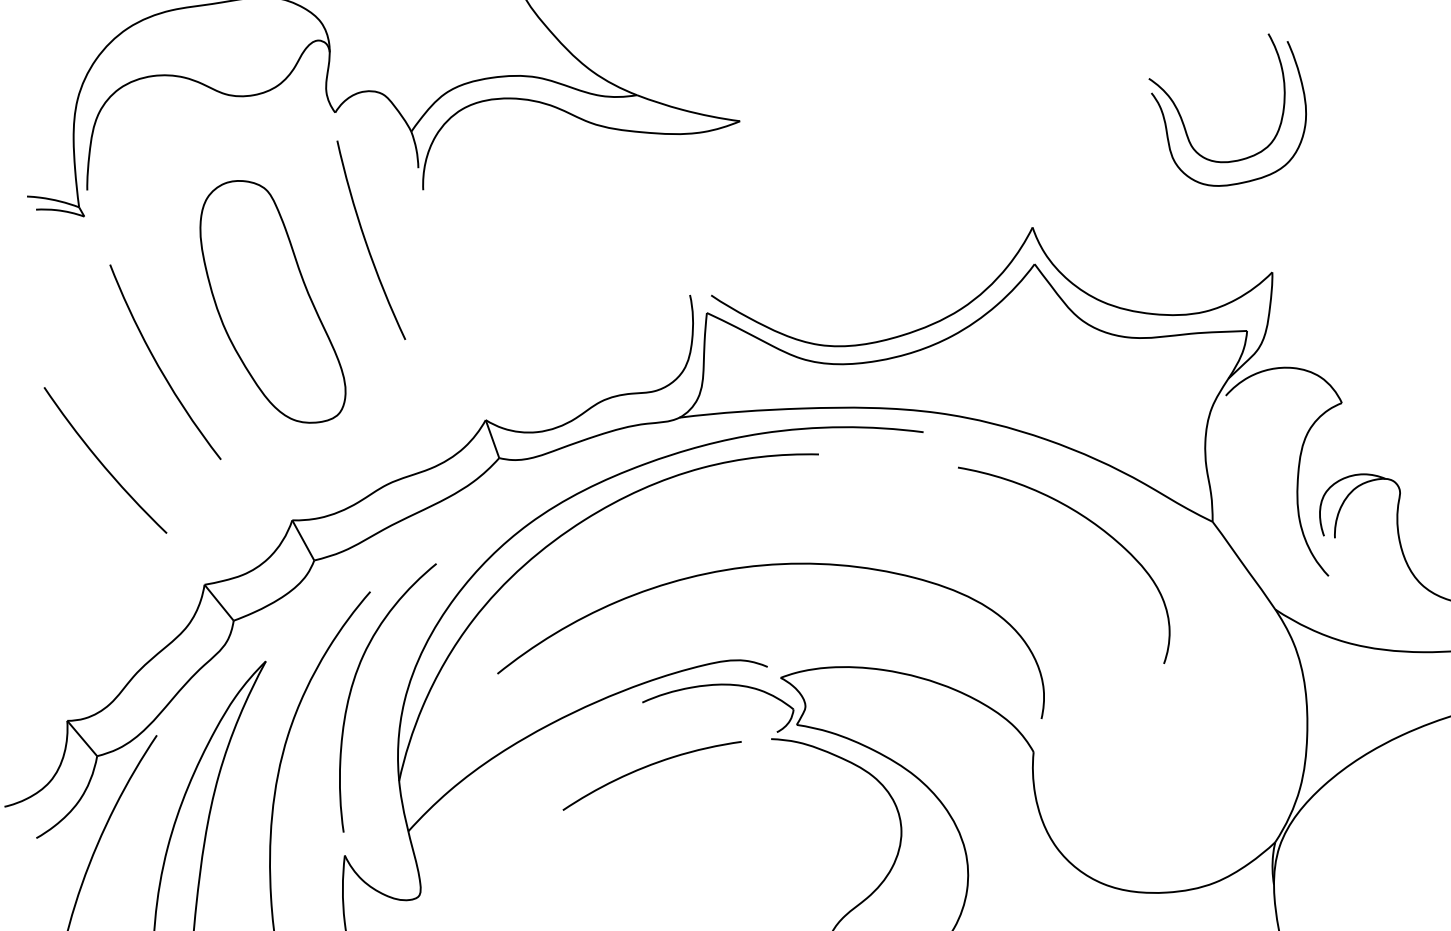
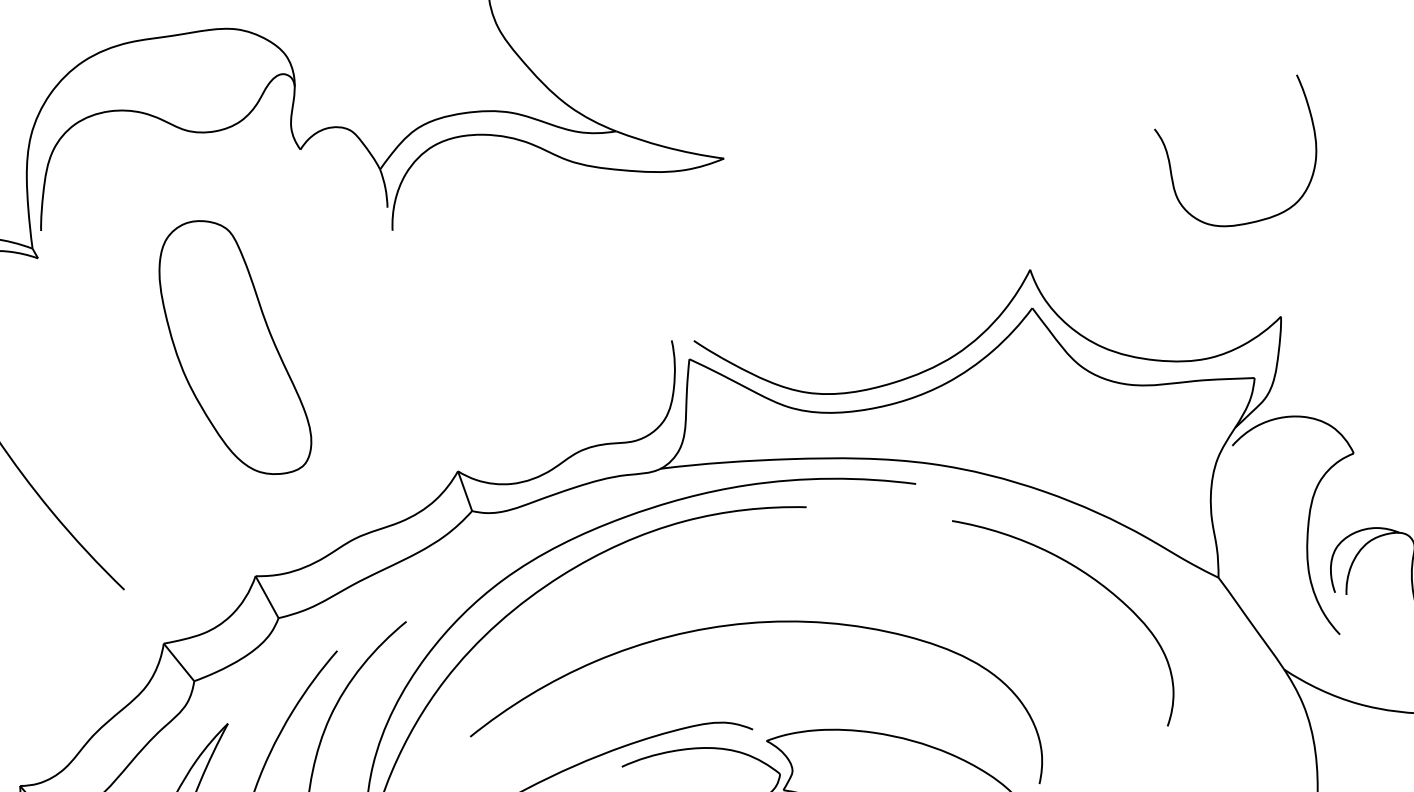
curve: (1180, 113) -> (1184, 150), removed
curve: (366, 240) -> (333, 283), removed
curve: (159, 365) -> (116, 414), removed

